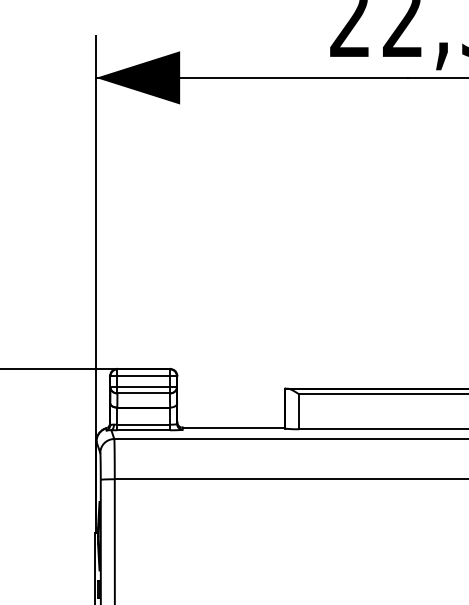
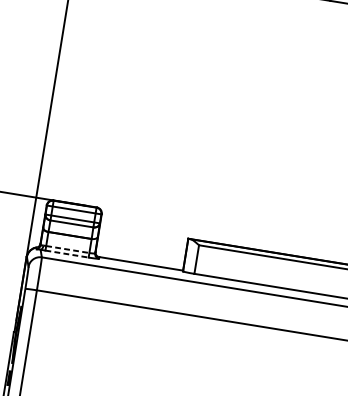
line: (144, 424) -> (68, 249), solid -> dashed
line: (144, 430) -> (67, 254), solid -> dashed

